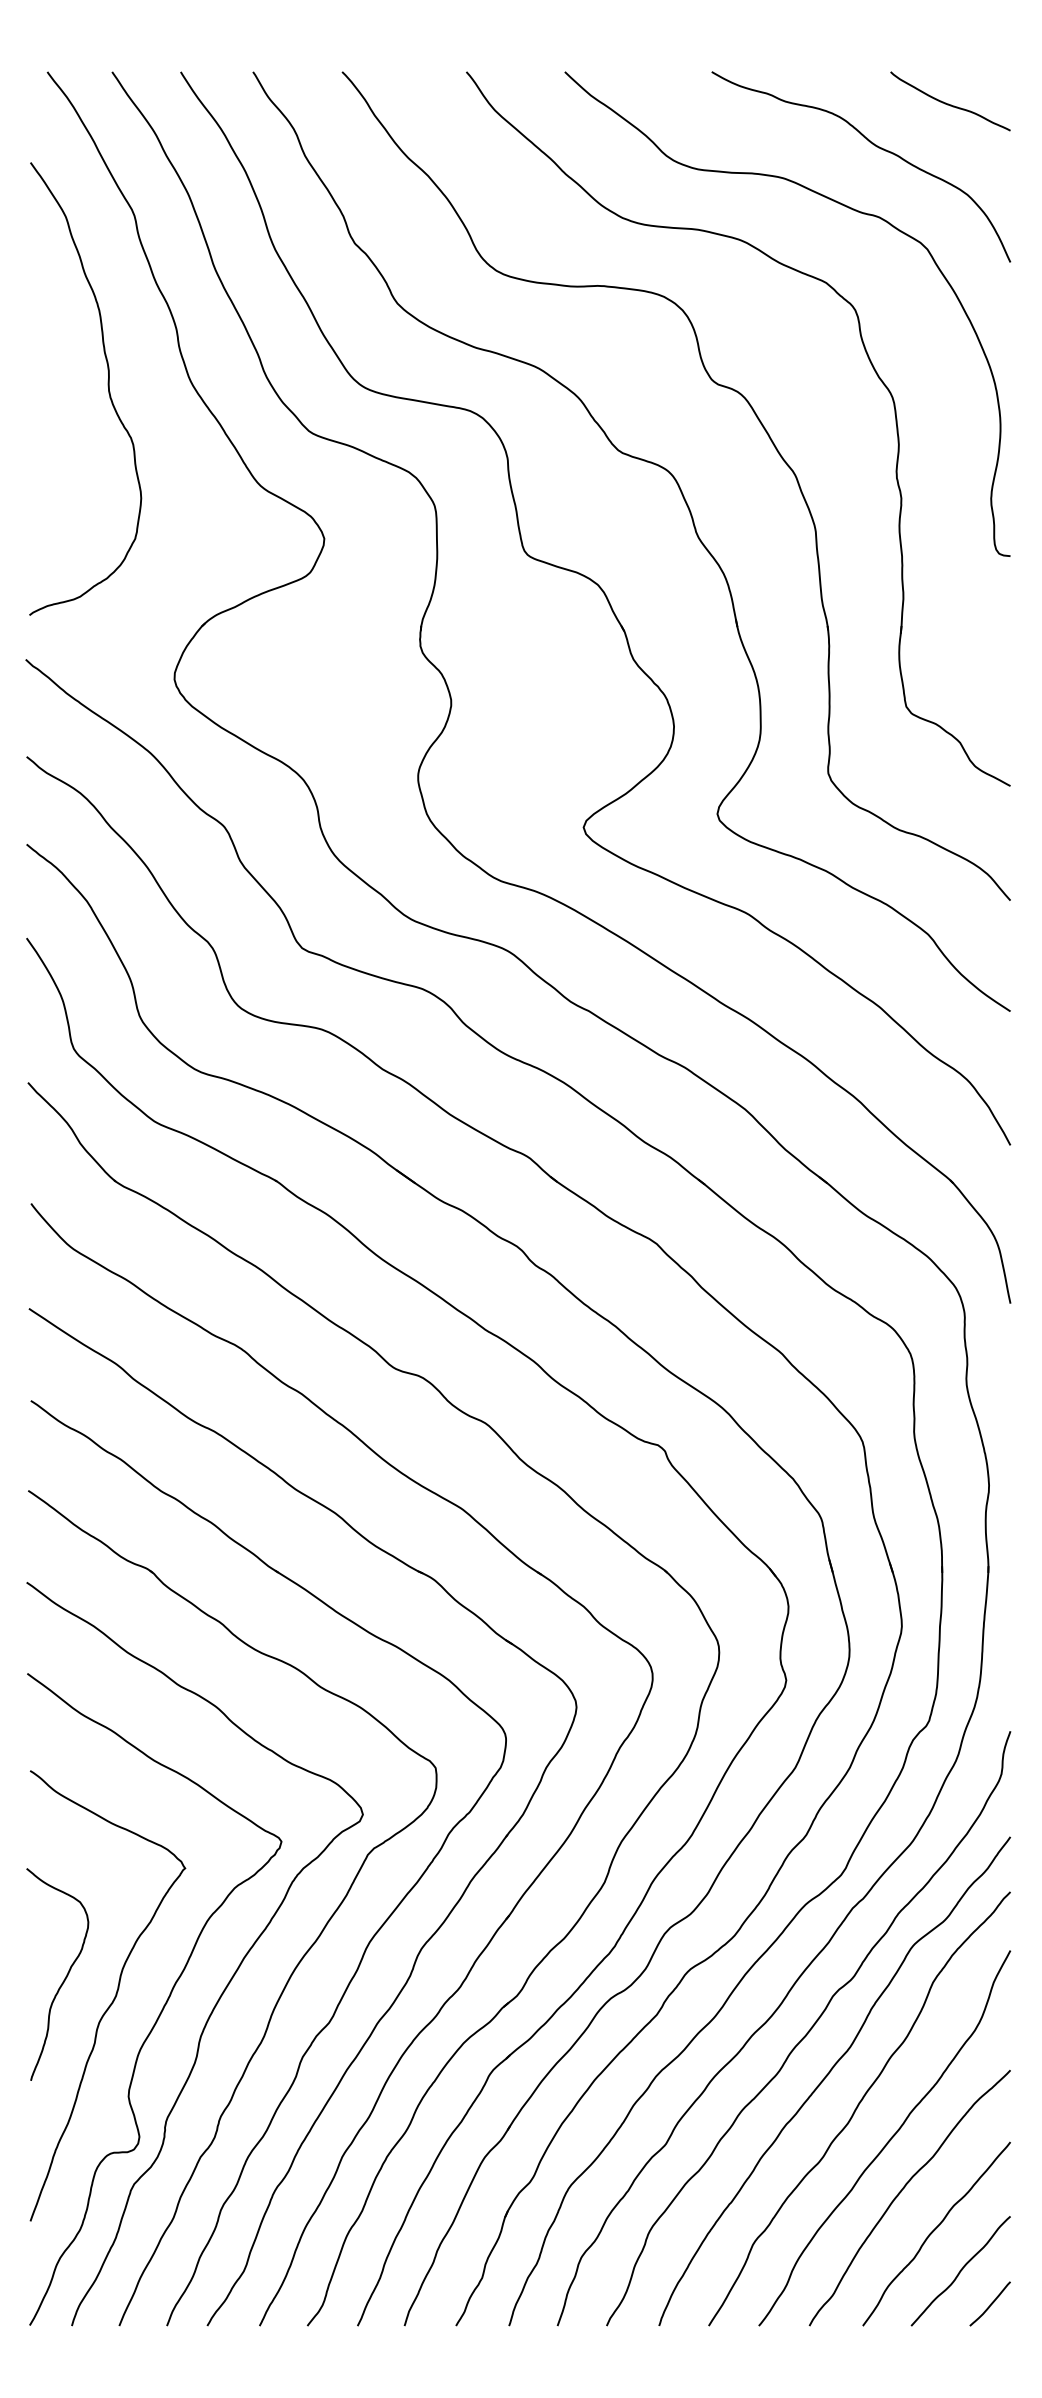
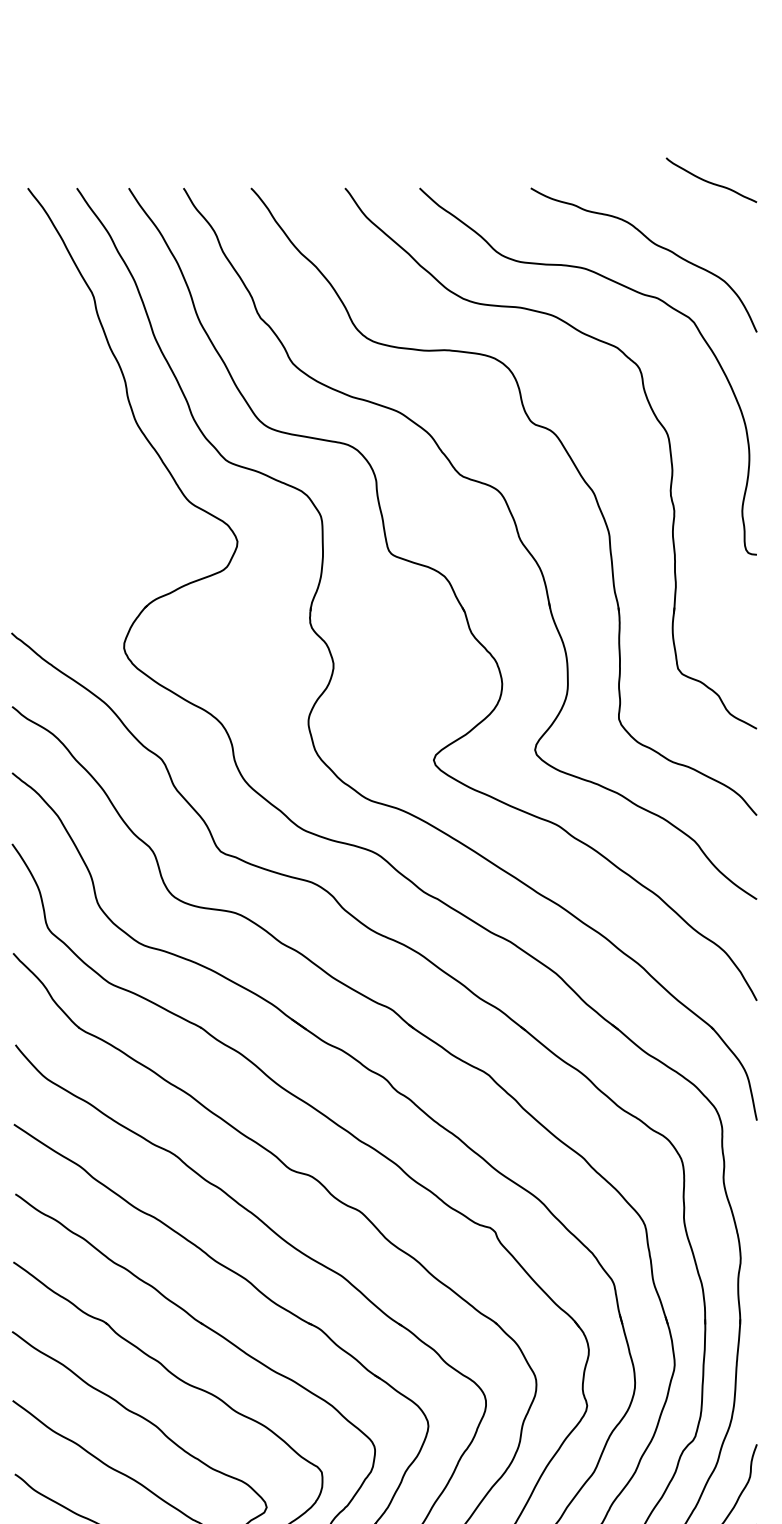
curve: (948, 103) -> (710, 181), moved
curve: (107, 386) -> (73, 426), removed

